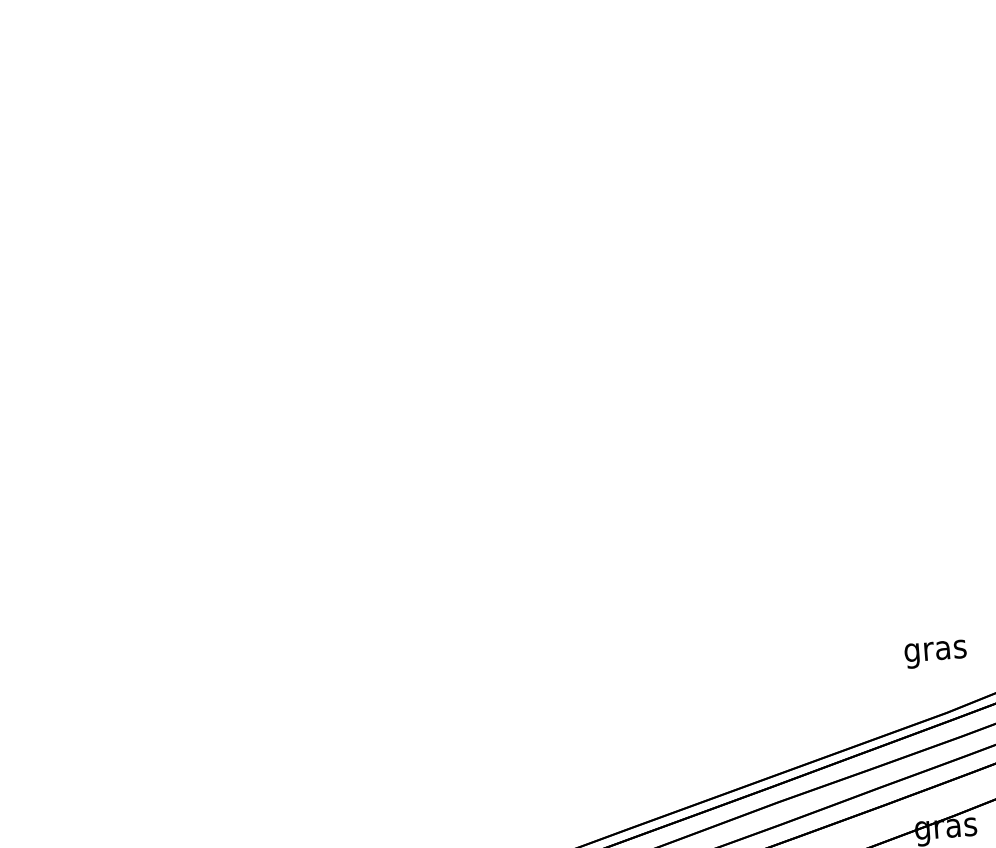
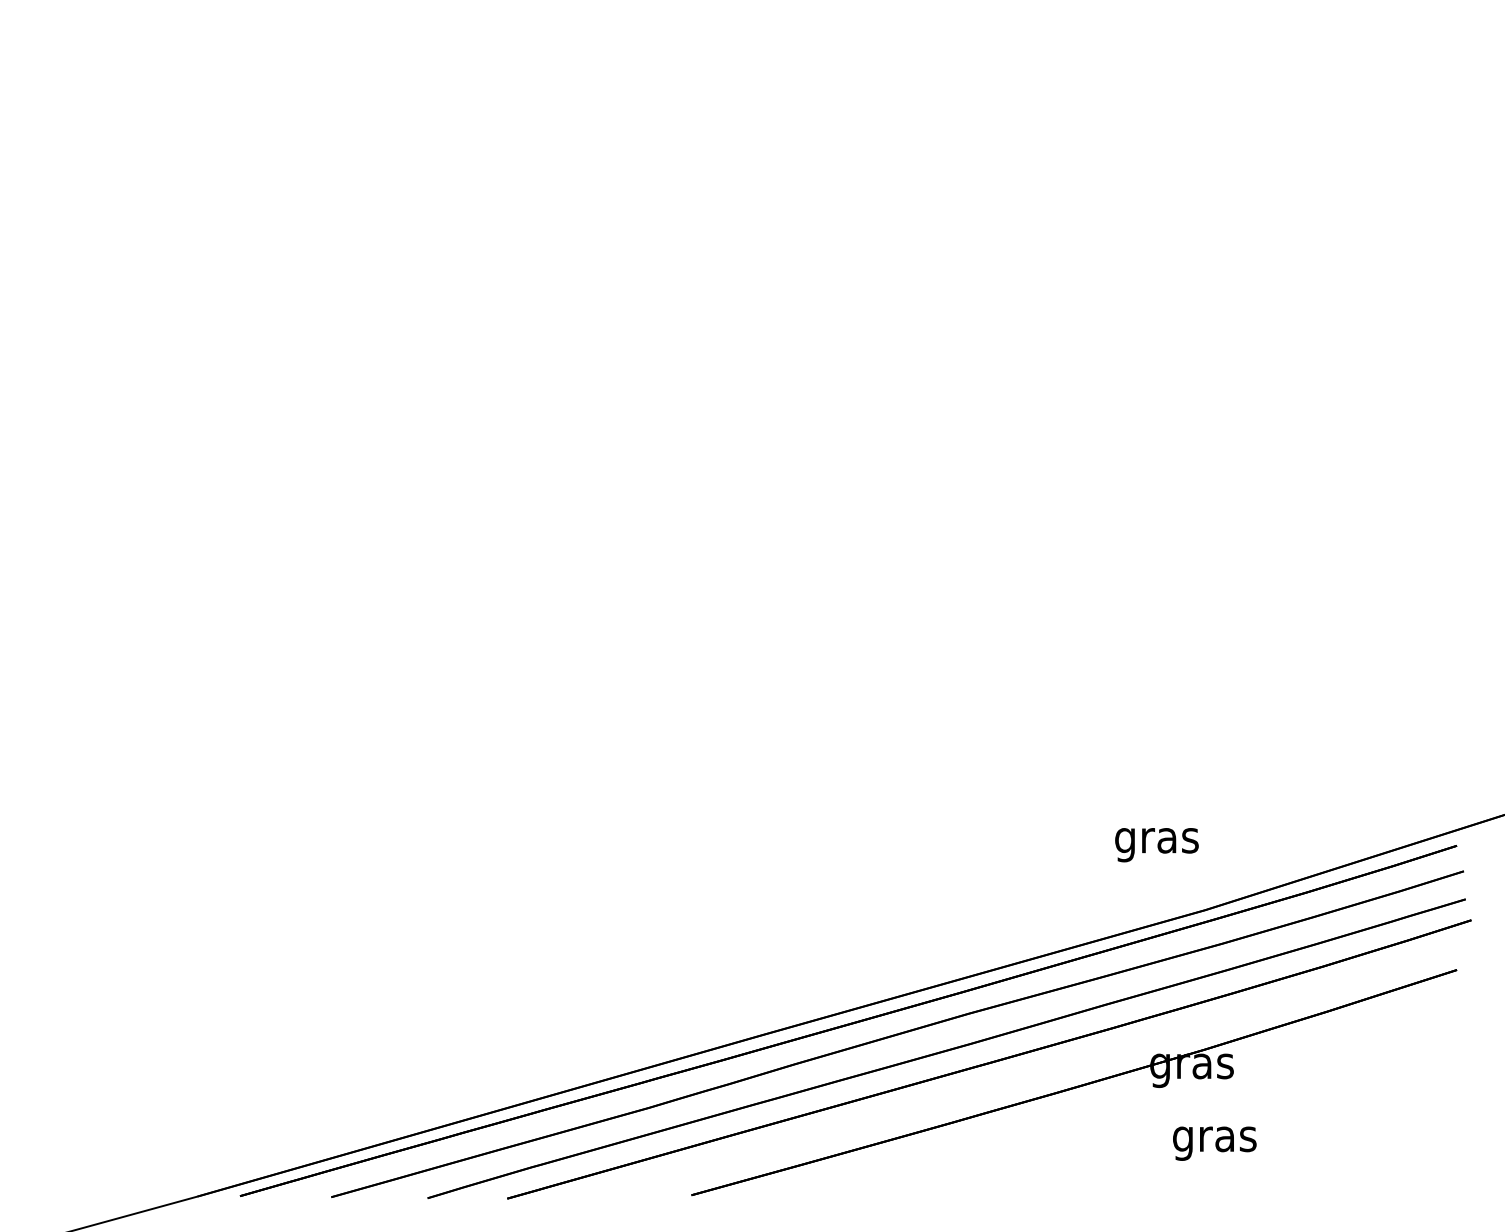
text: (935, 654) -> (1156, 845), moved

